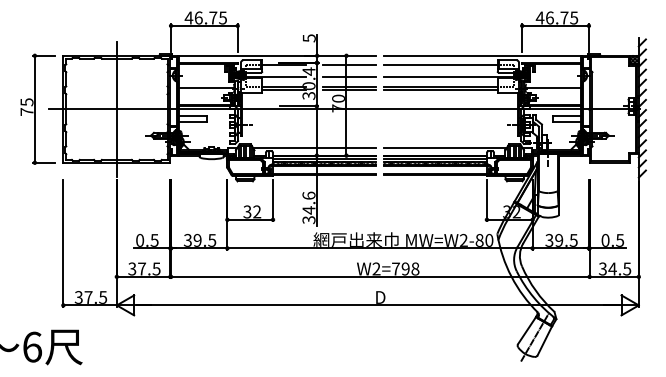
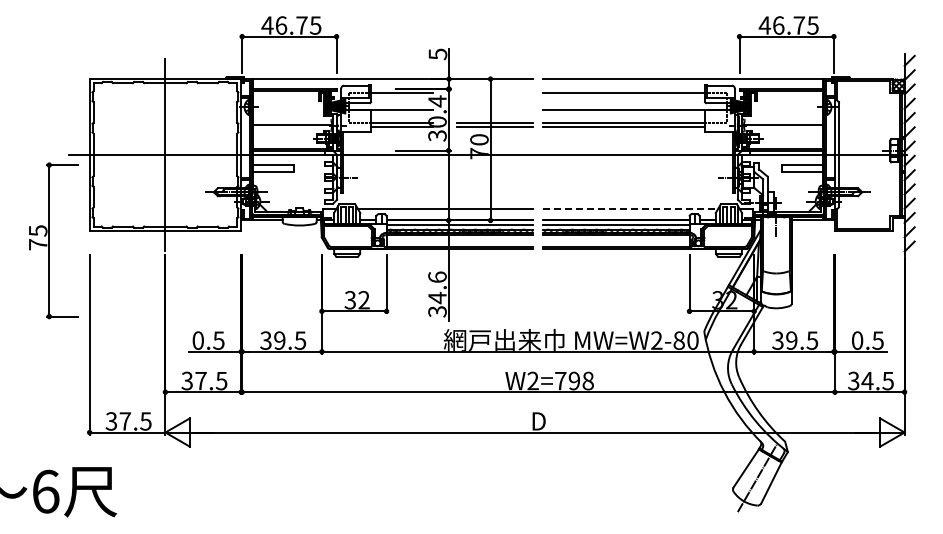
line: (349, 65) -> (494, 92), removed
line: (349, 77) -> (494, 109), removed
part: (37, 109) -> (53, 240), moved
line: (445, 147) -> (630, 209), solid -> dashed

